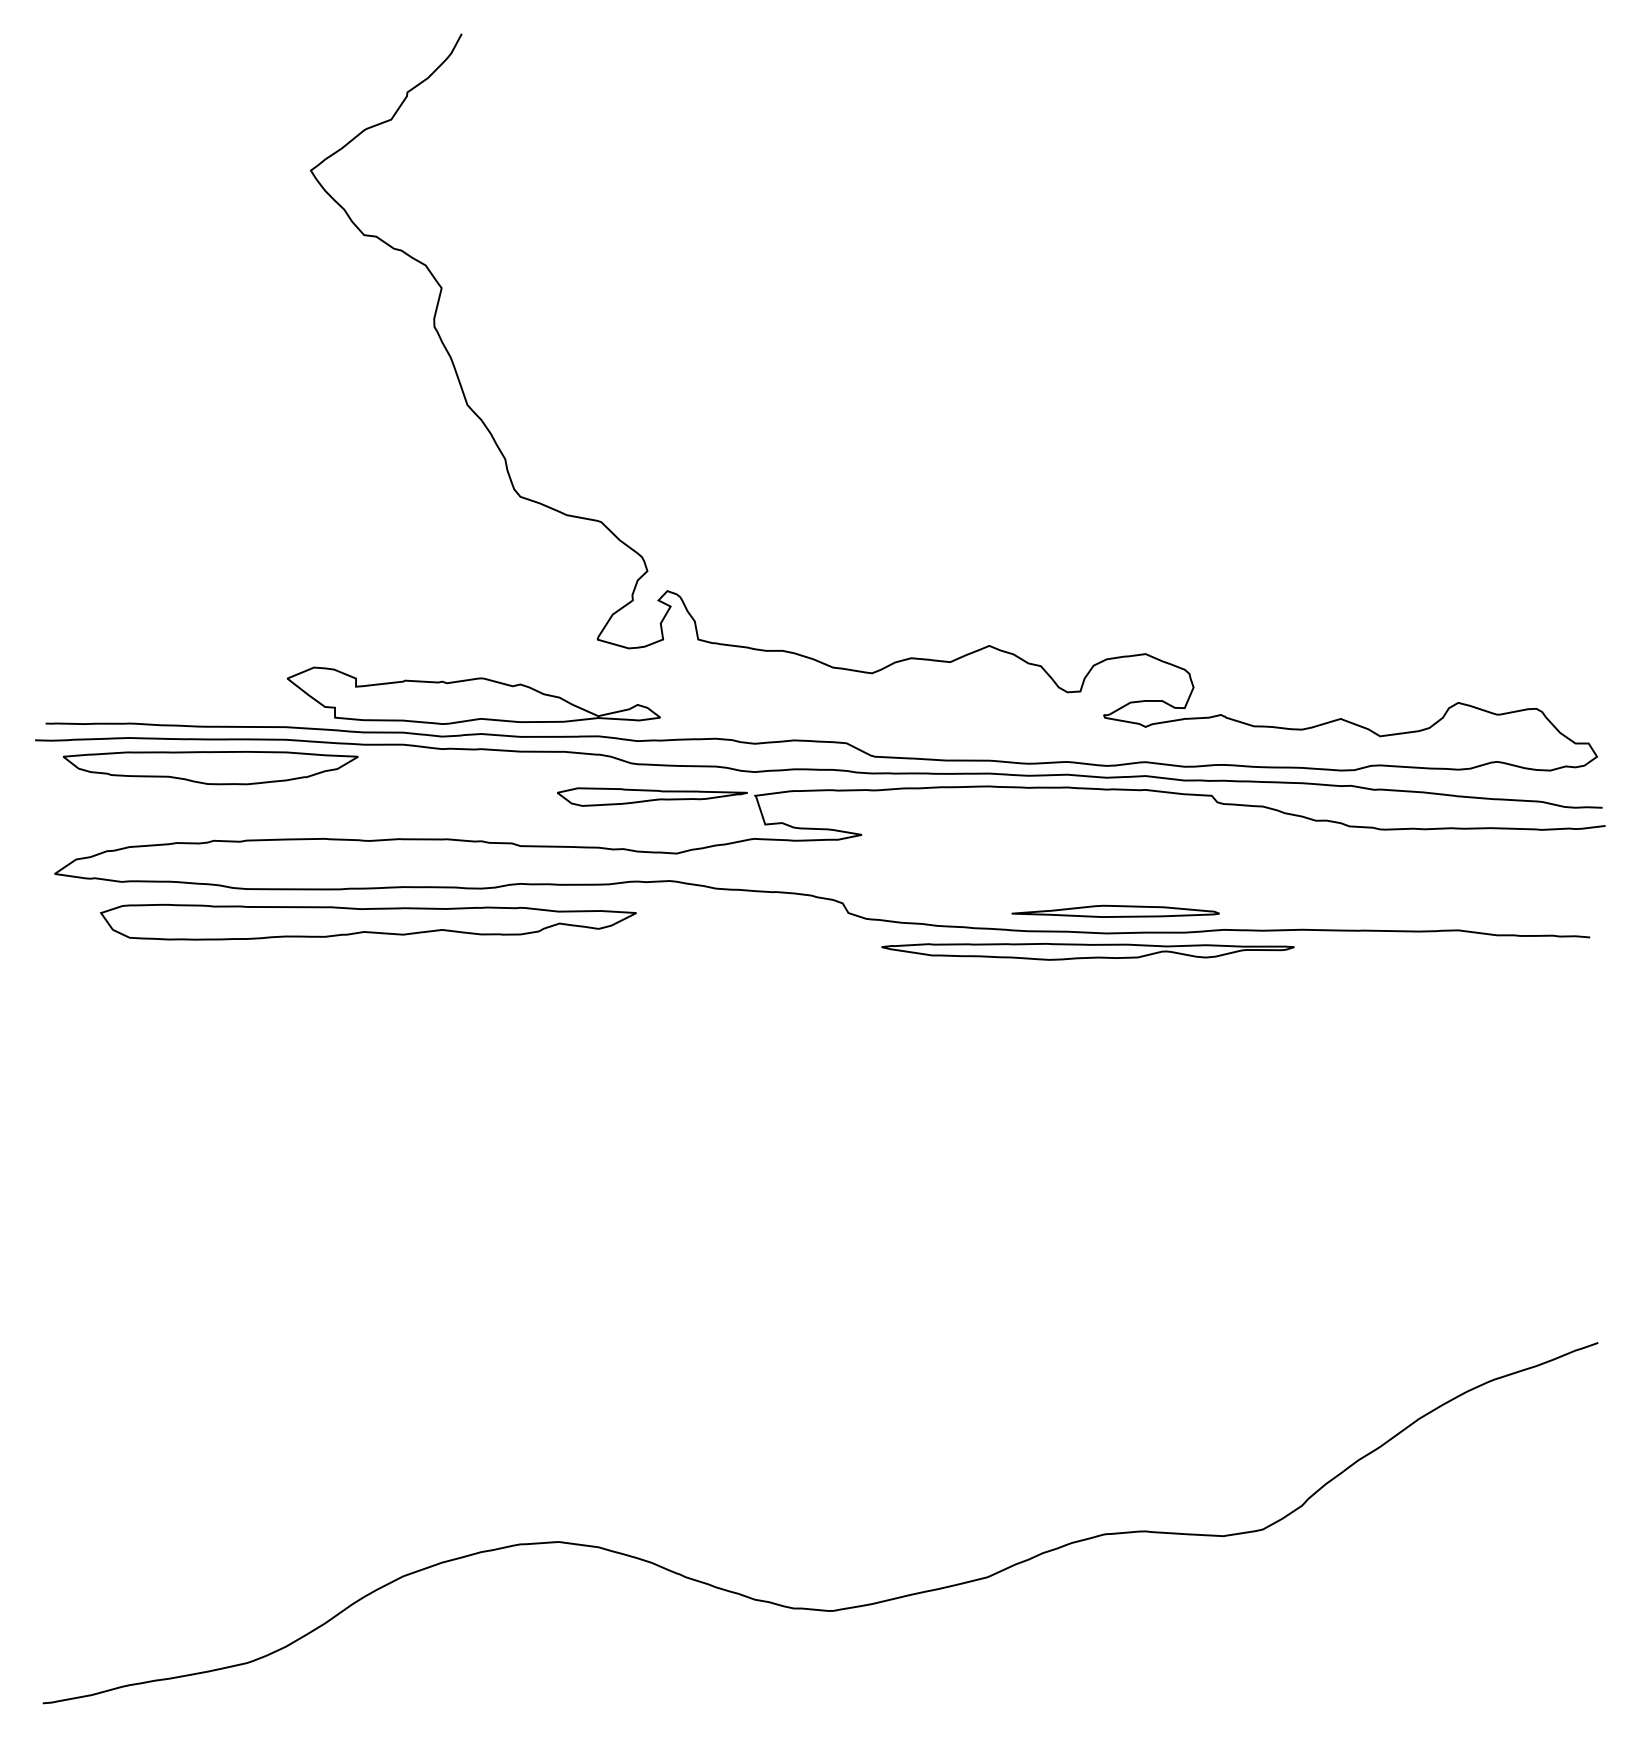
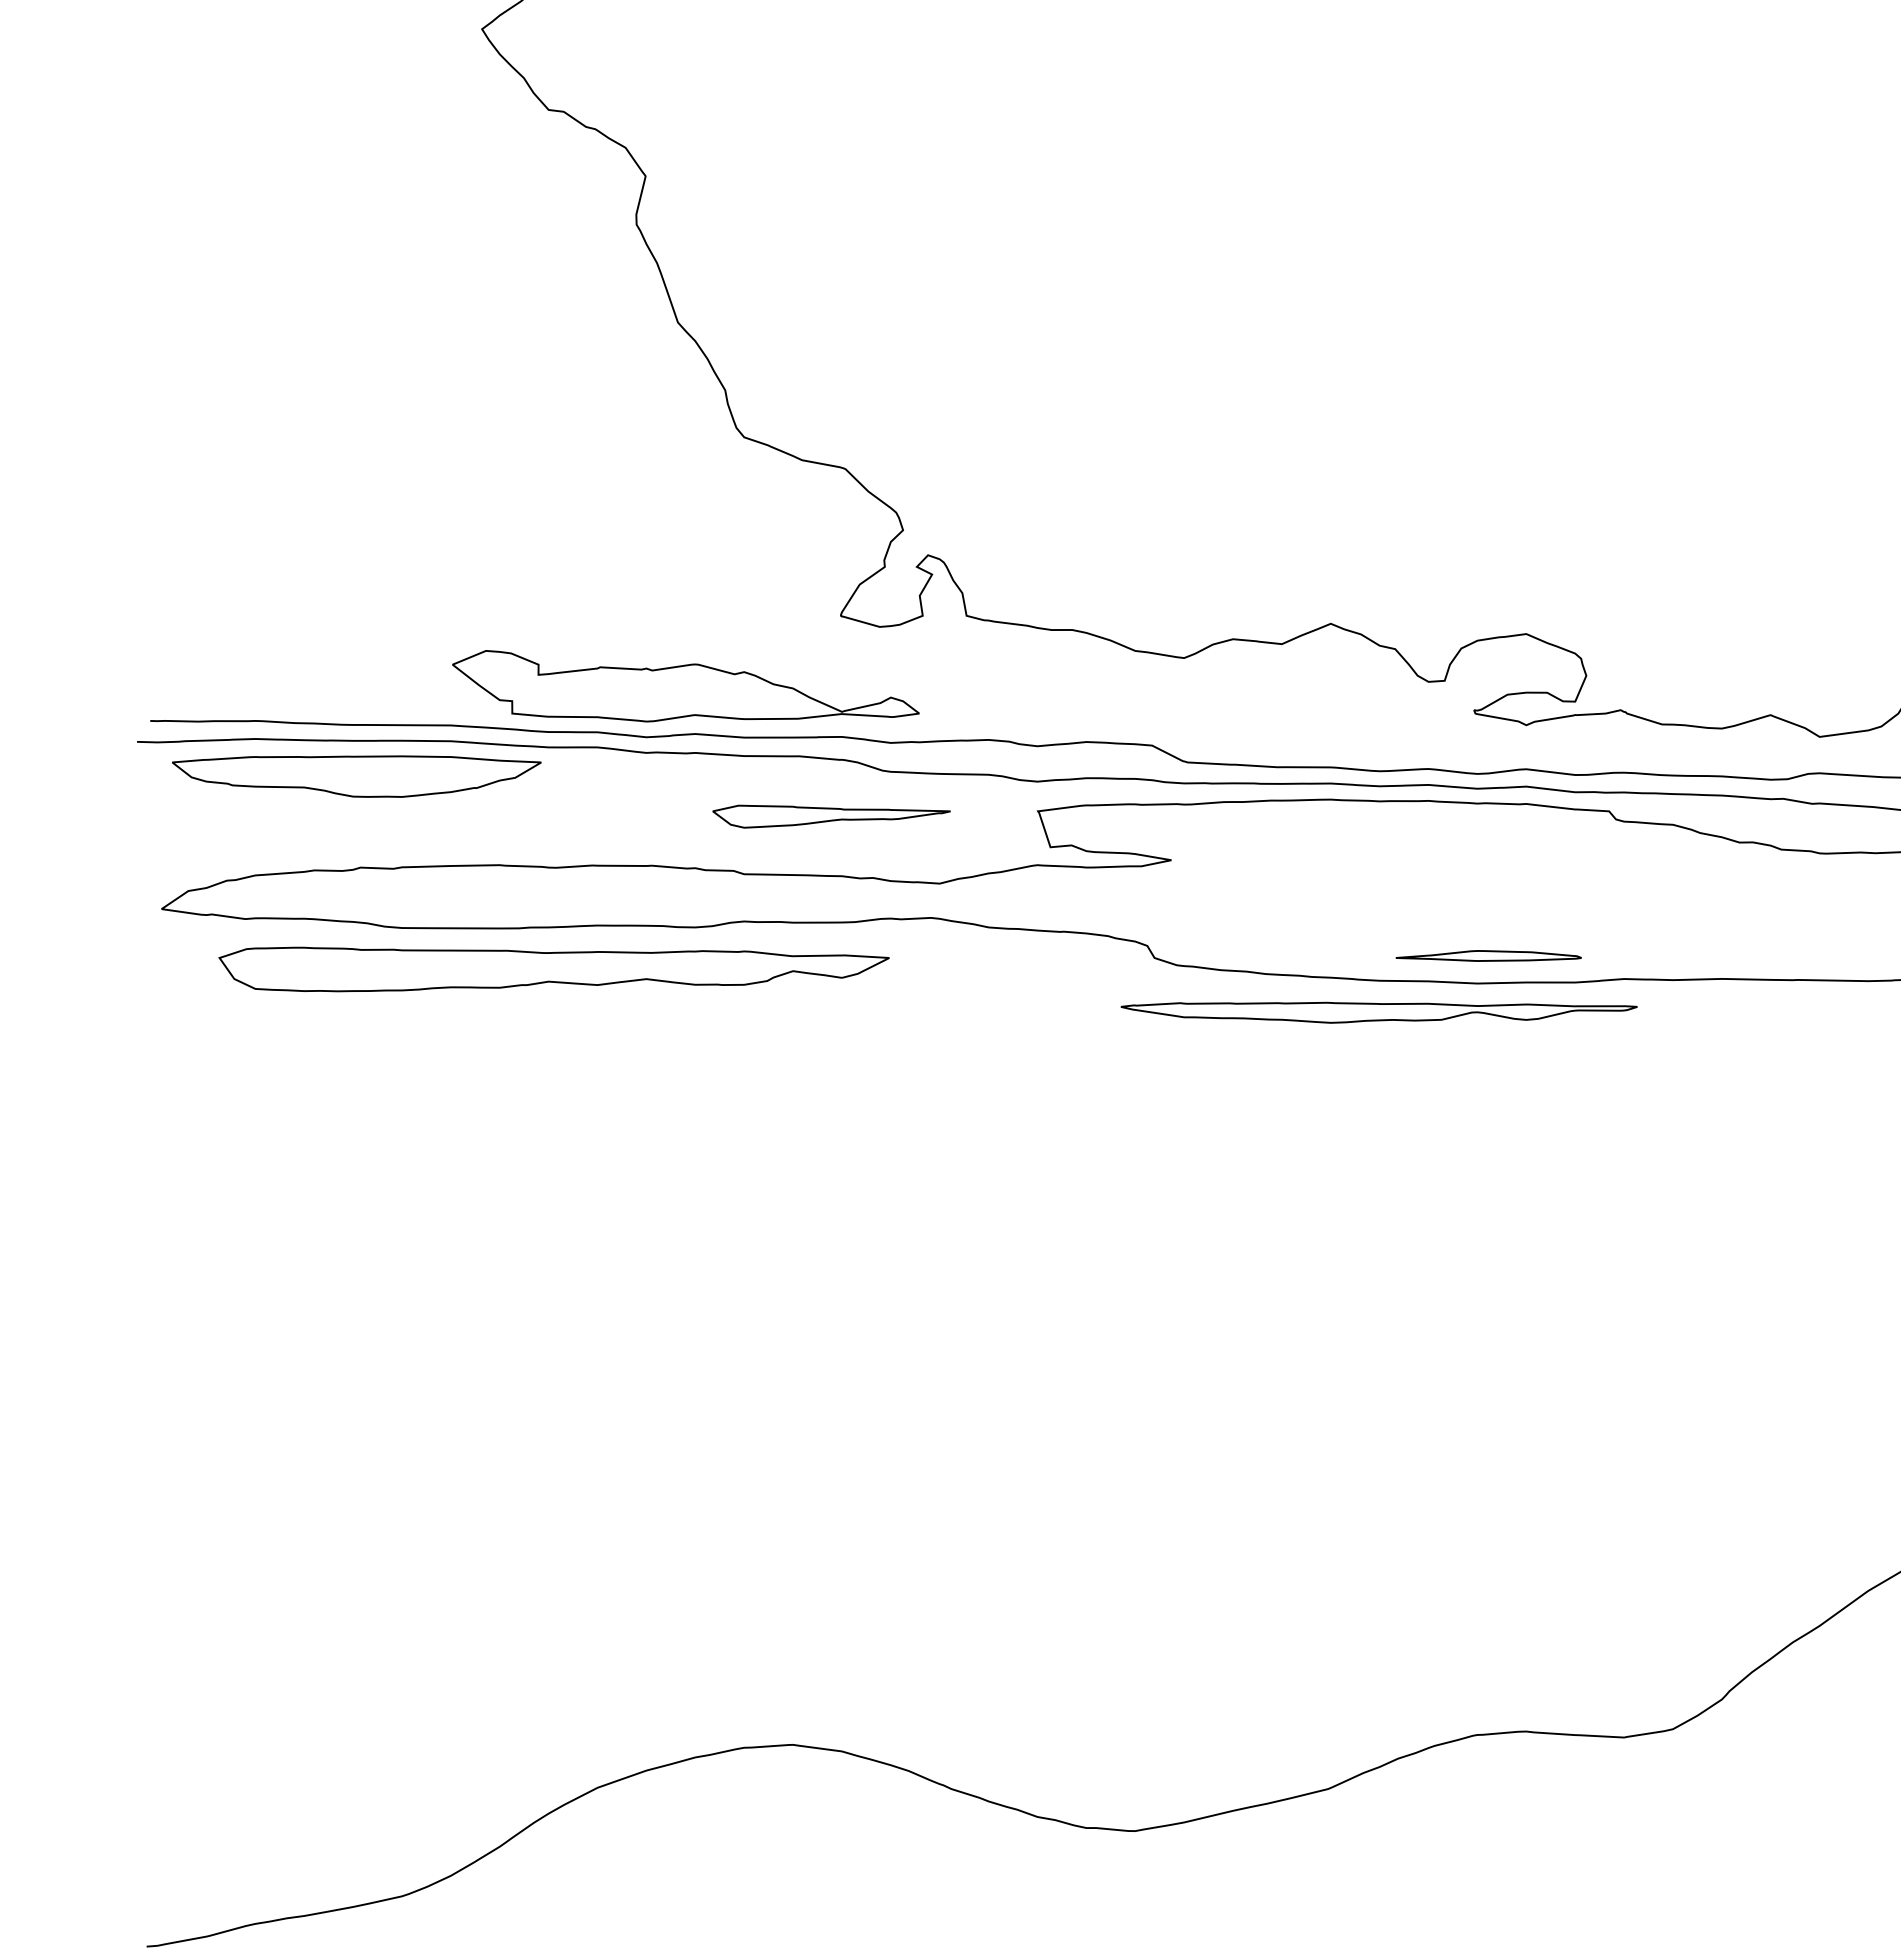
part: (652, 796) -> (831, 815), moved
part: (1115, 911) -> (1488, 956), size x0.71
part: (1087, 951) -> (1378, 1012), moved

